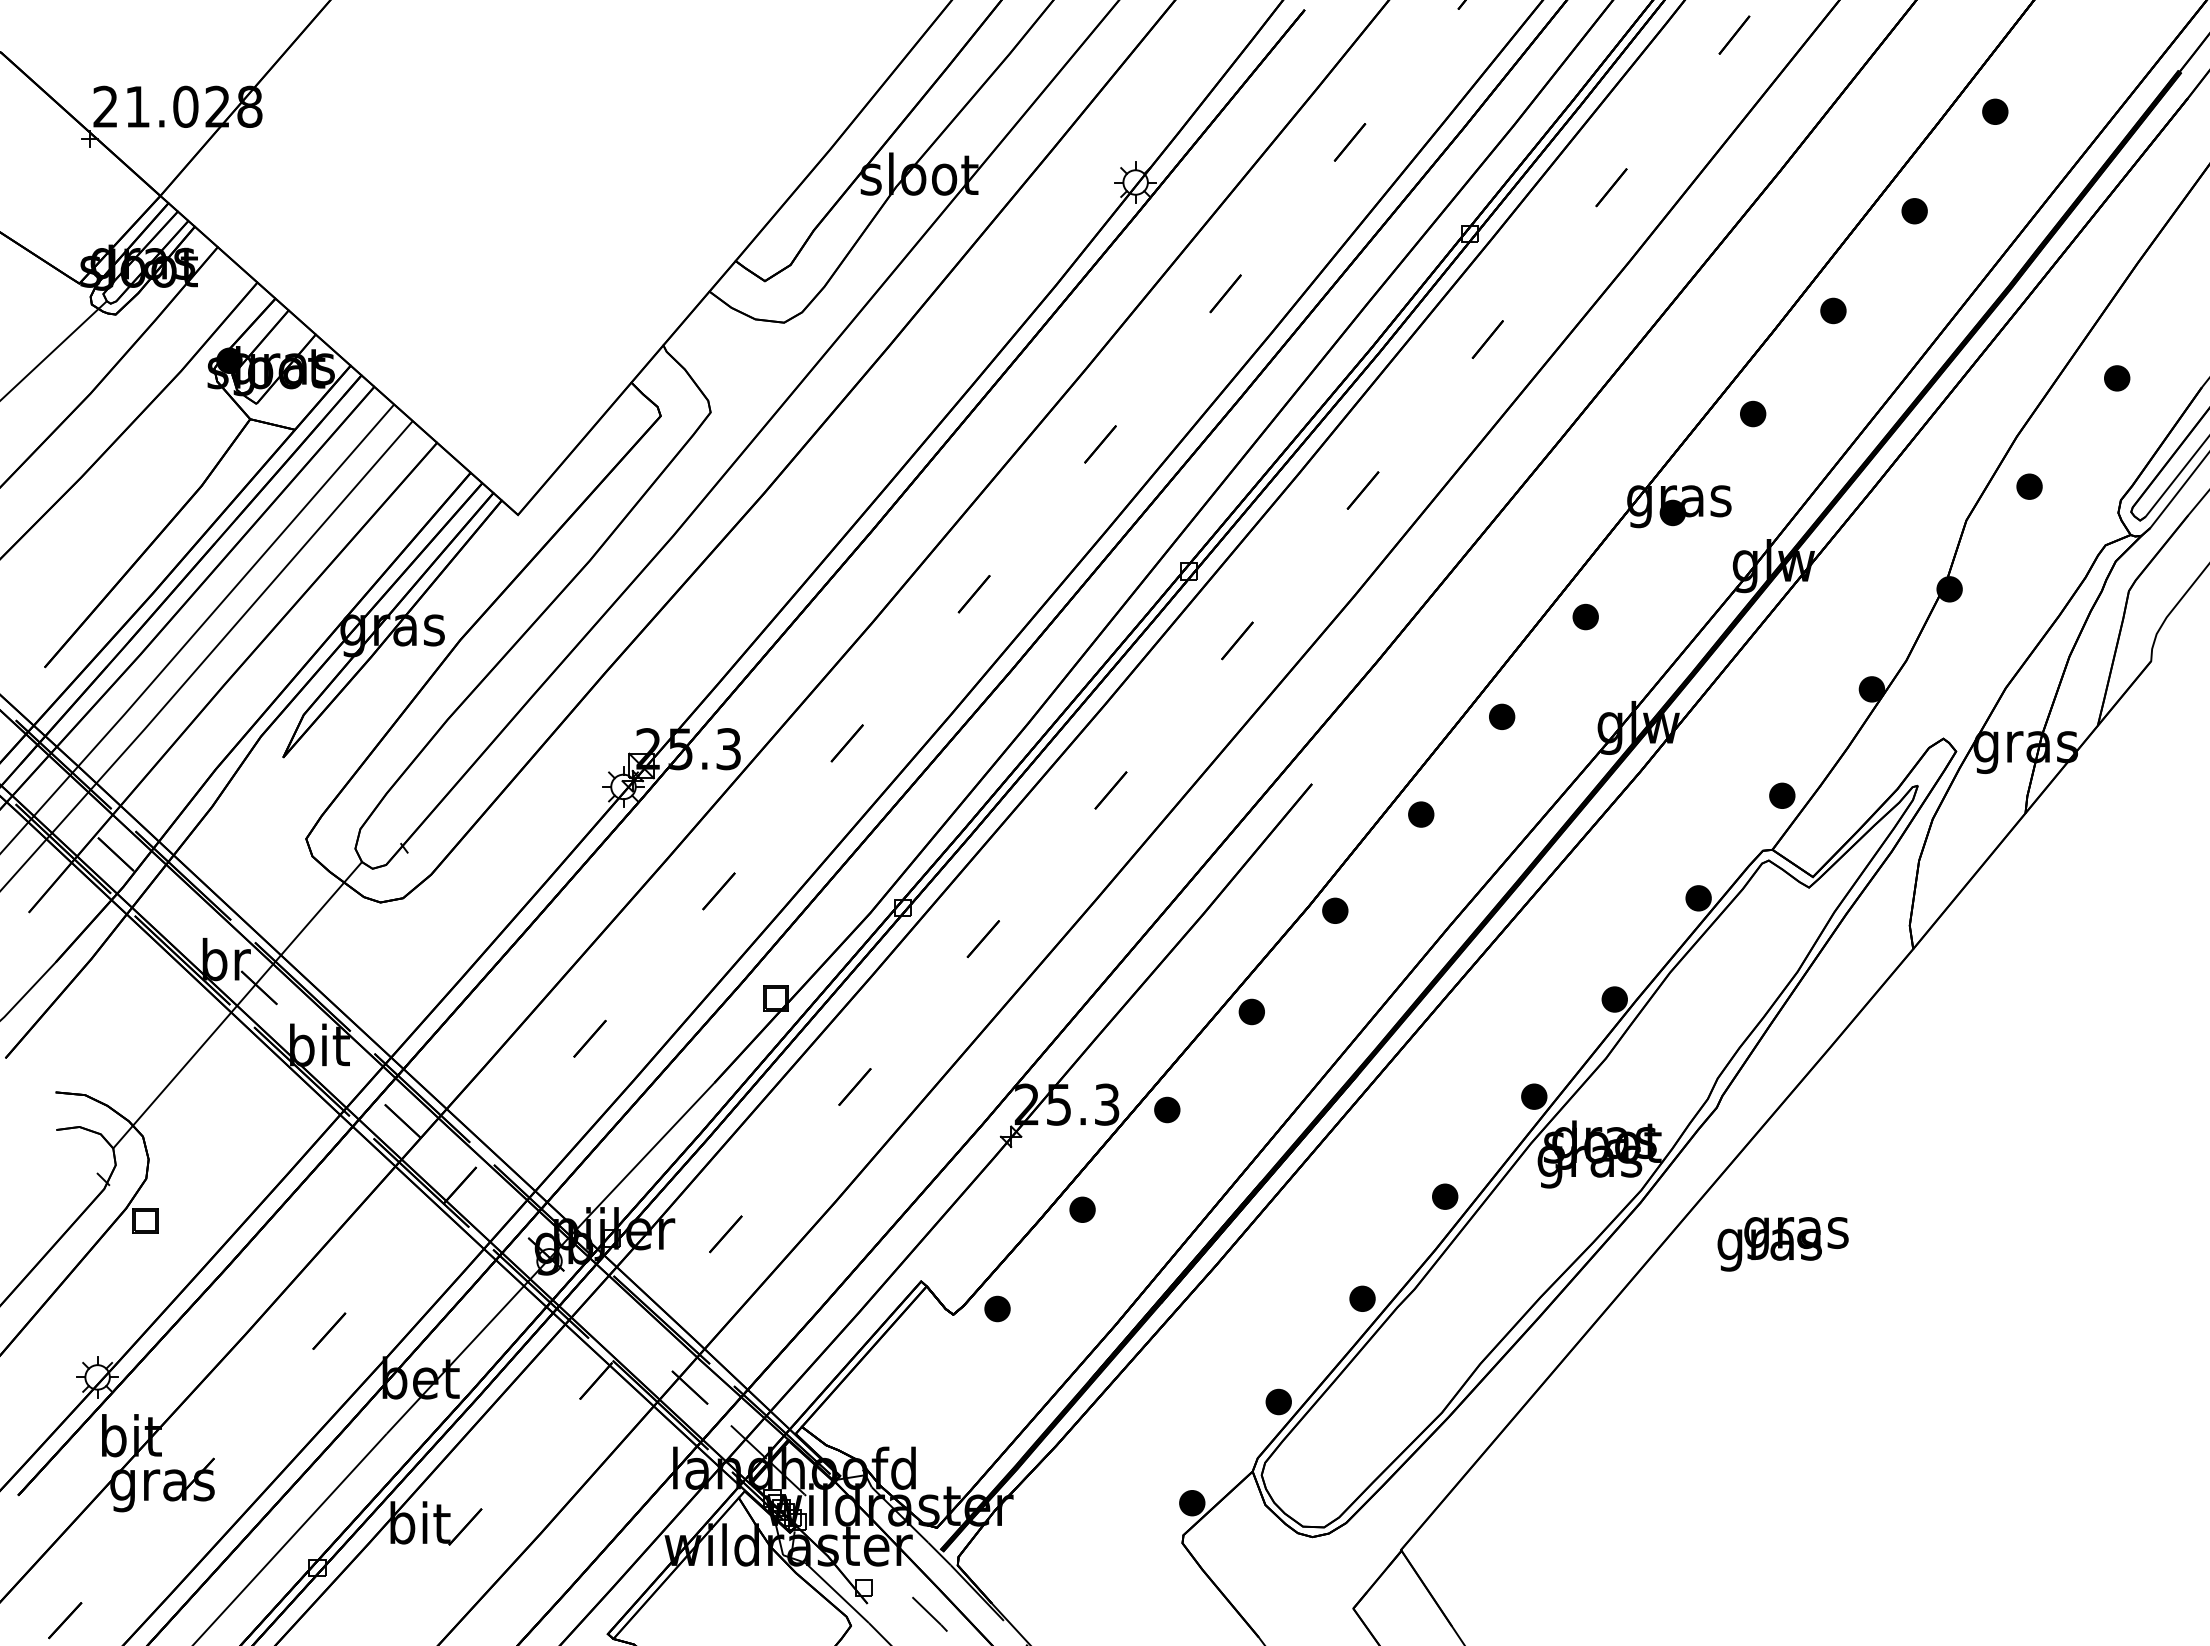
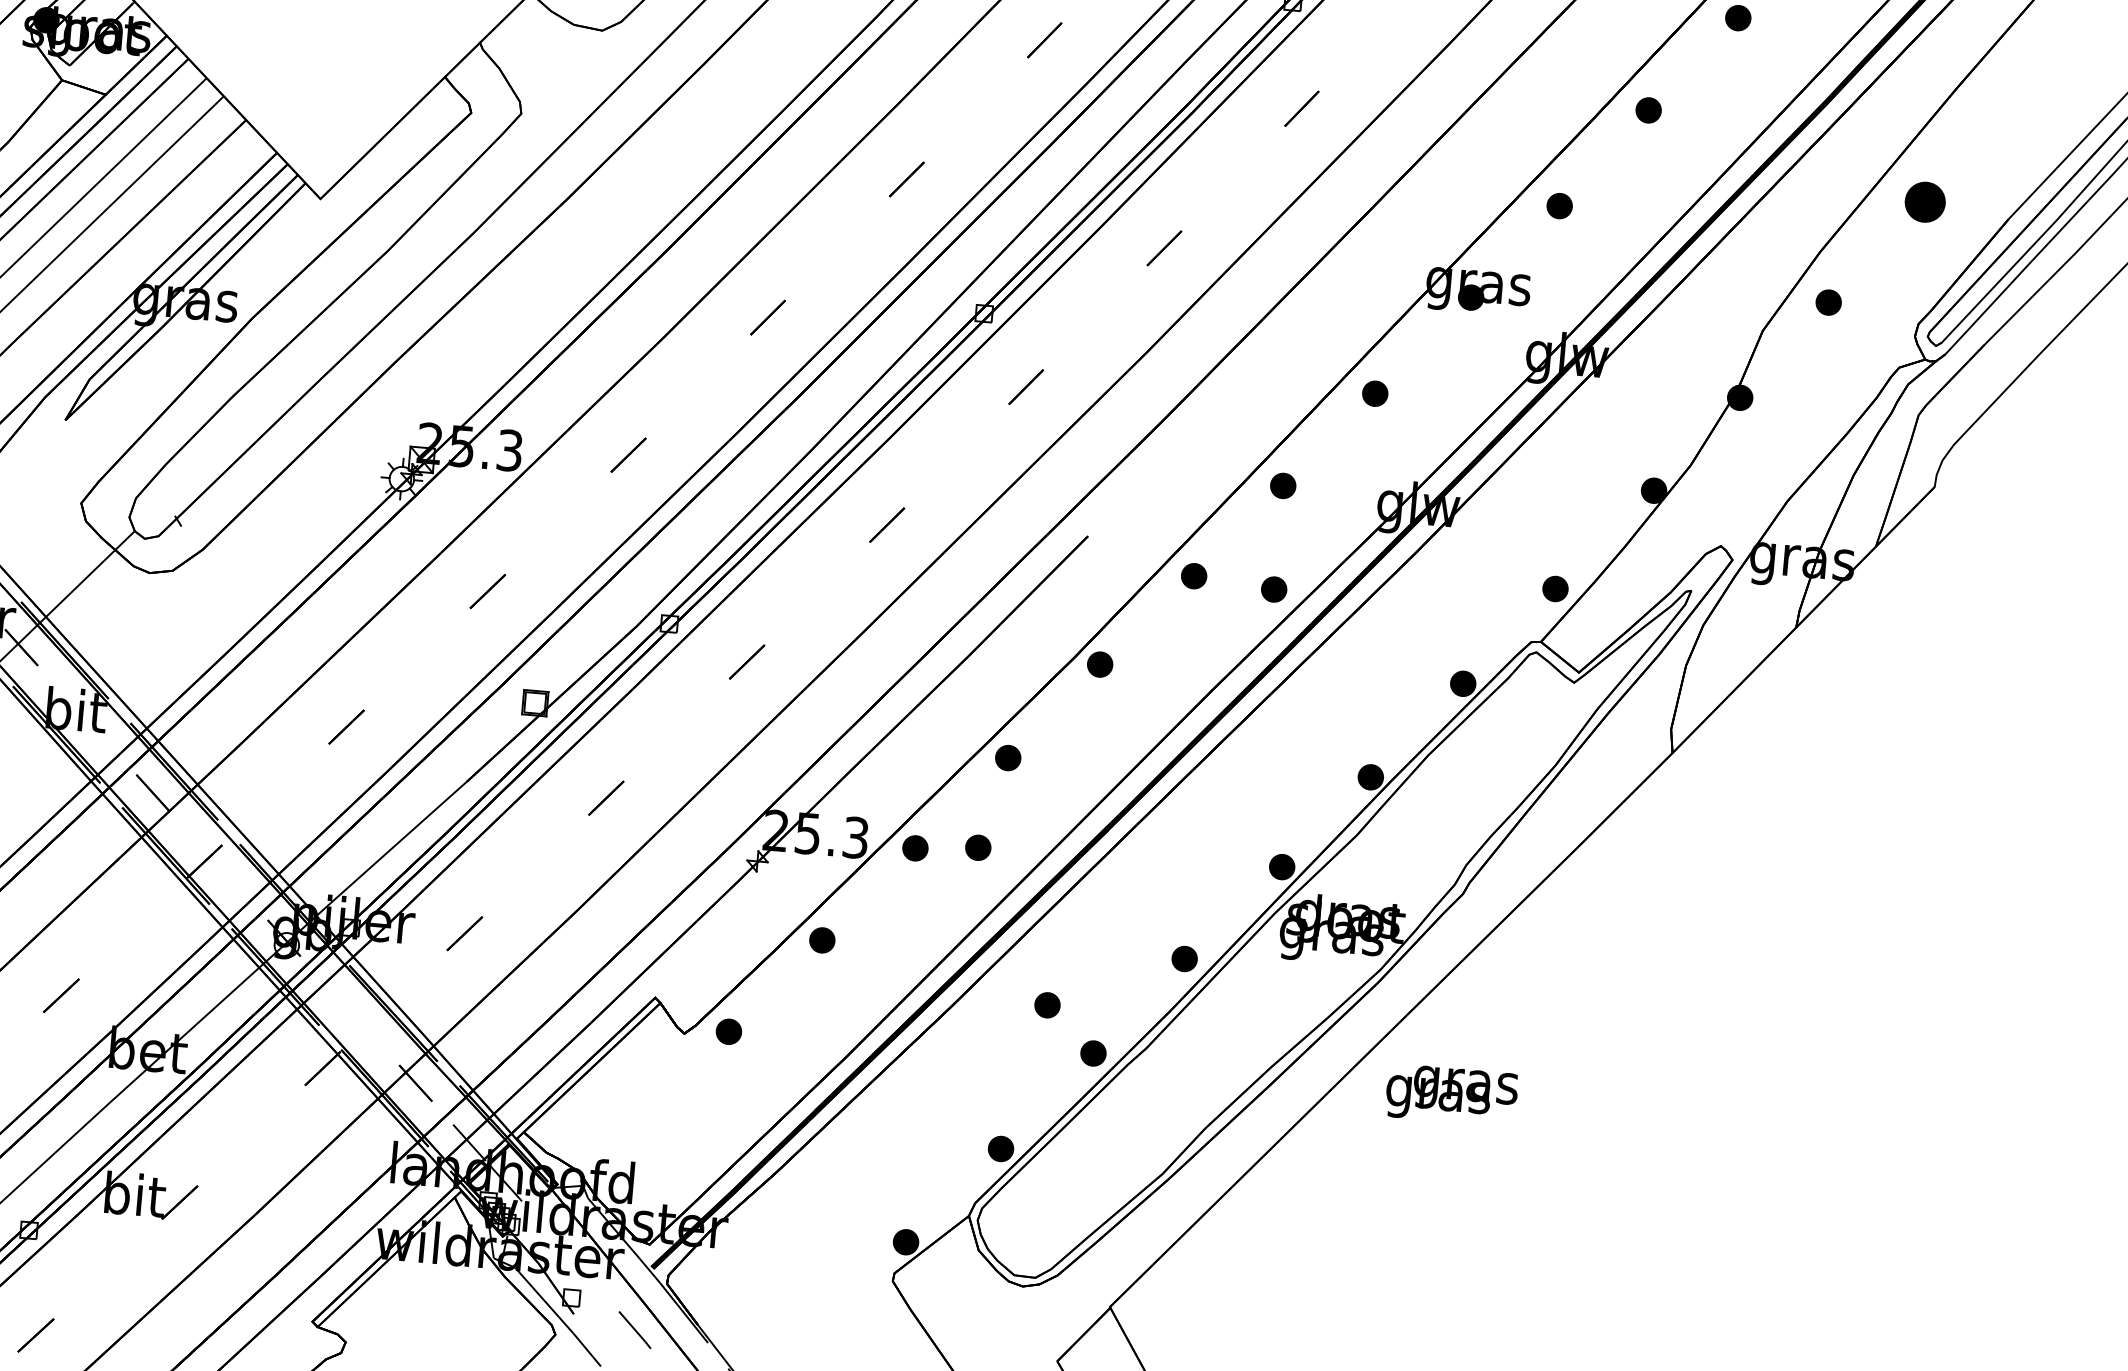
part: (2117, 378) -> (1925, 202), size x1.6
part: (1502, 820) -> (1274, 589), added
part: (1229, 1103) -> (977, 847), added
text: (1782, 1244) -> (1451, 1095), moved
part: (1312, 1254) -> (1047, 1004), added

